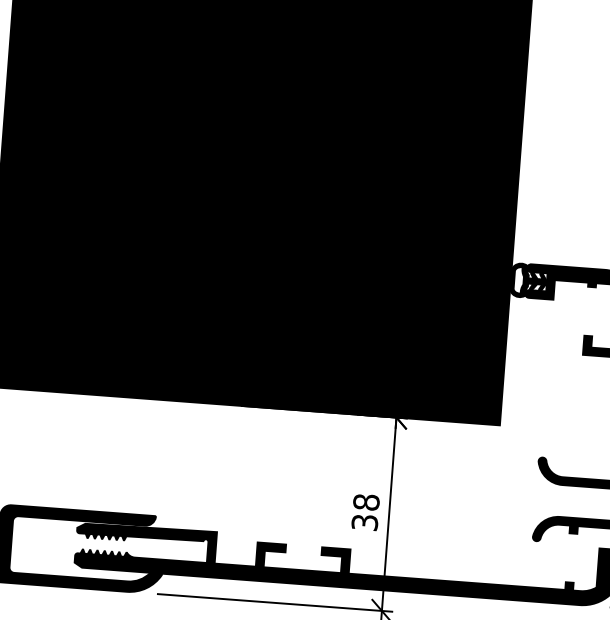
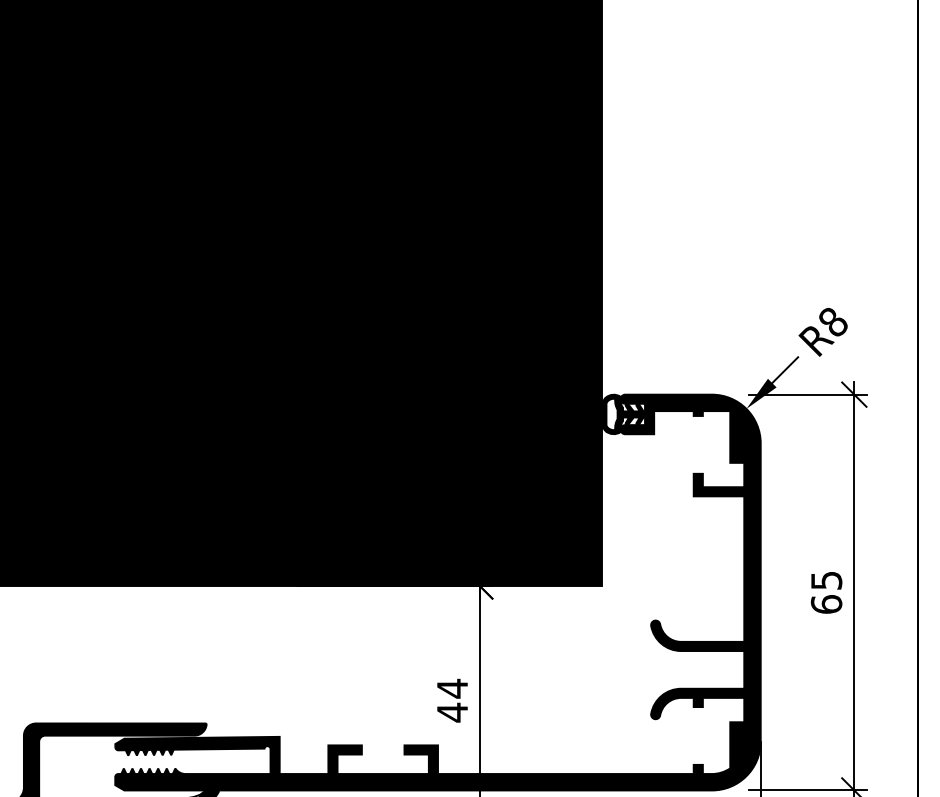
text: (365, 512) -> (452, 700), 38 -> 44

